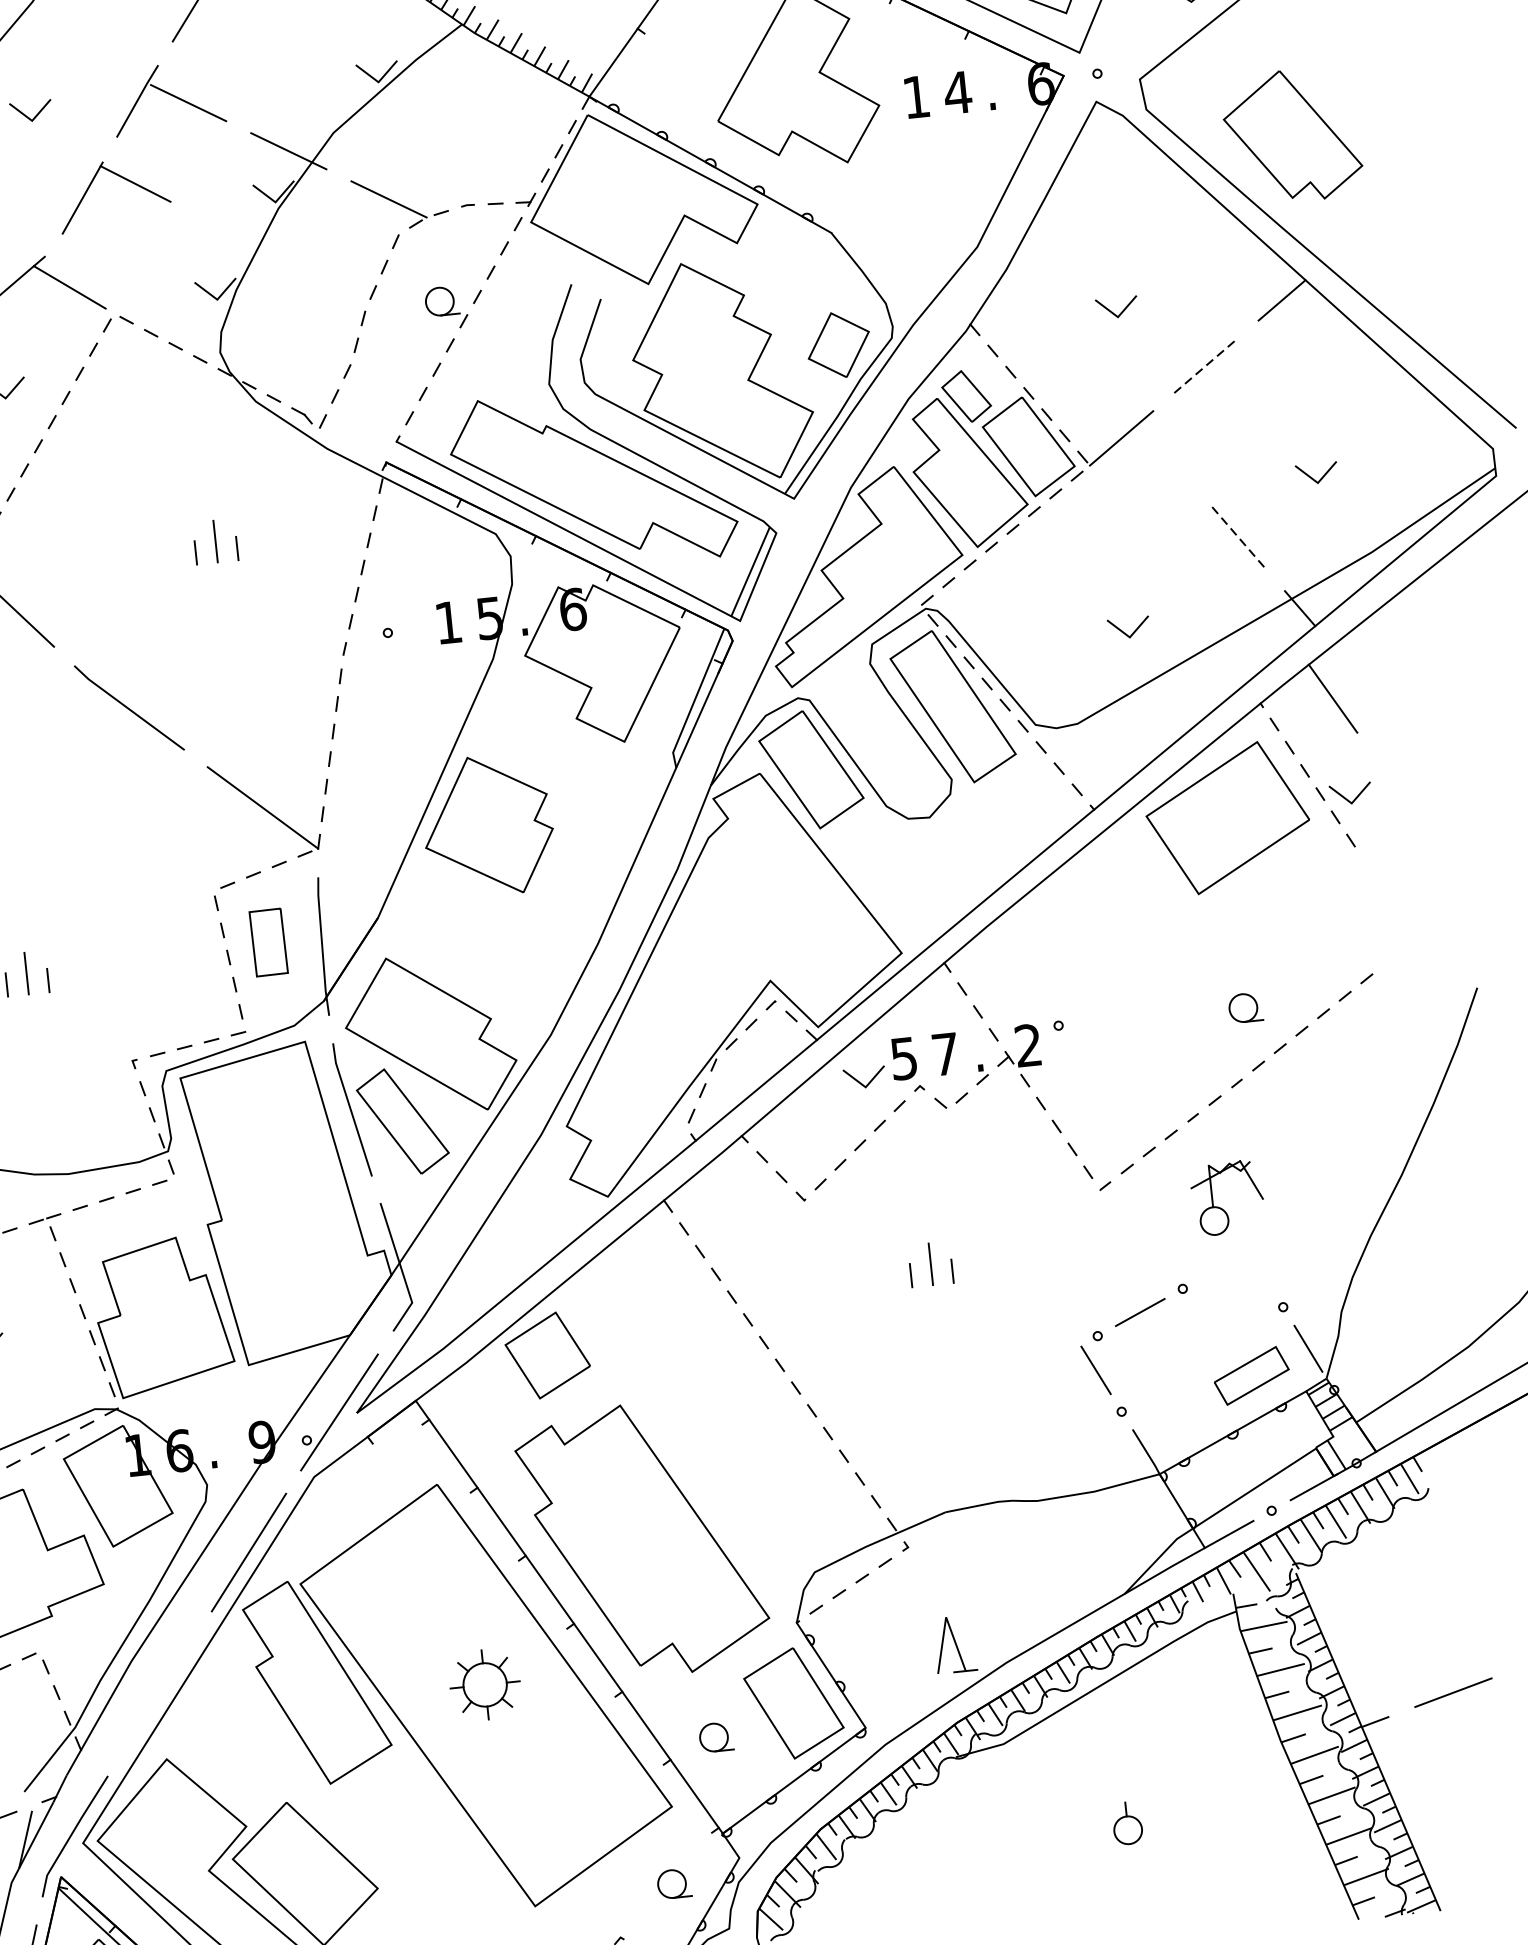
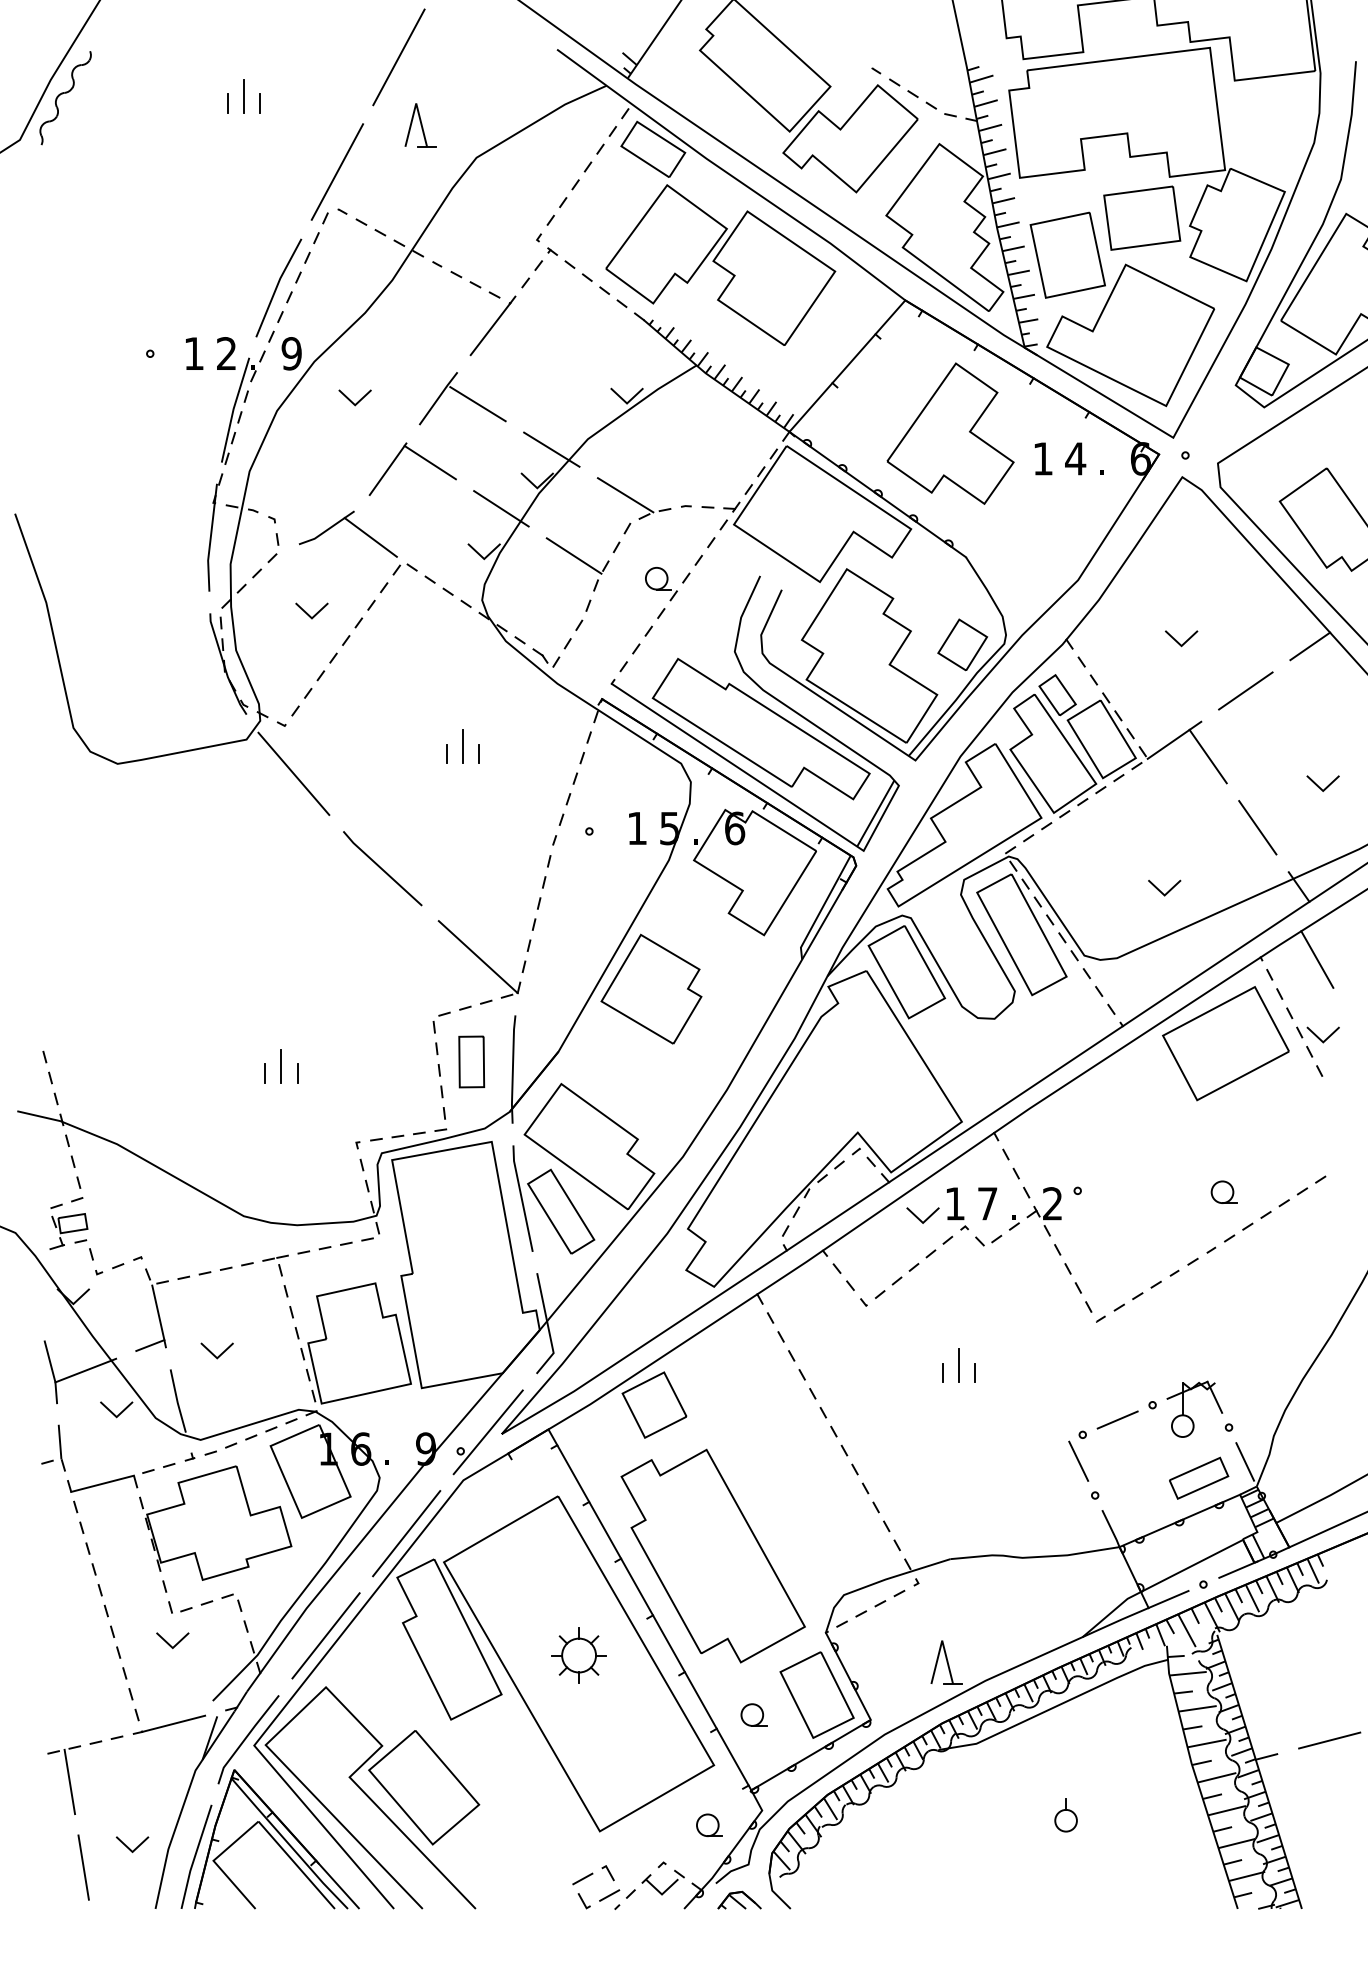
line: (232, 232) -> (501, 508), added
line: (330, 283) -> (573, 555), added
line: (1205, 365) -> (1245, 690), dashed -> solid
line: (1165, 454) -> (1207, 756), added
line: (1239, 538) -> (1257, 827), dashed -> solid
text: (903, 1058) -> (954, 1203), 5 -> 1
part: (1220, 1206) -> (1188, 1415), moved
line: (159, 1693) -> (325, 1635), added

